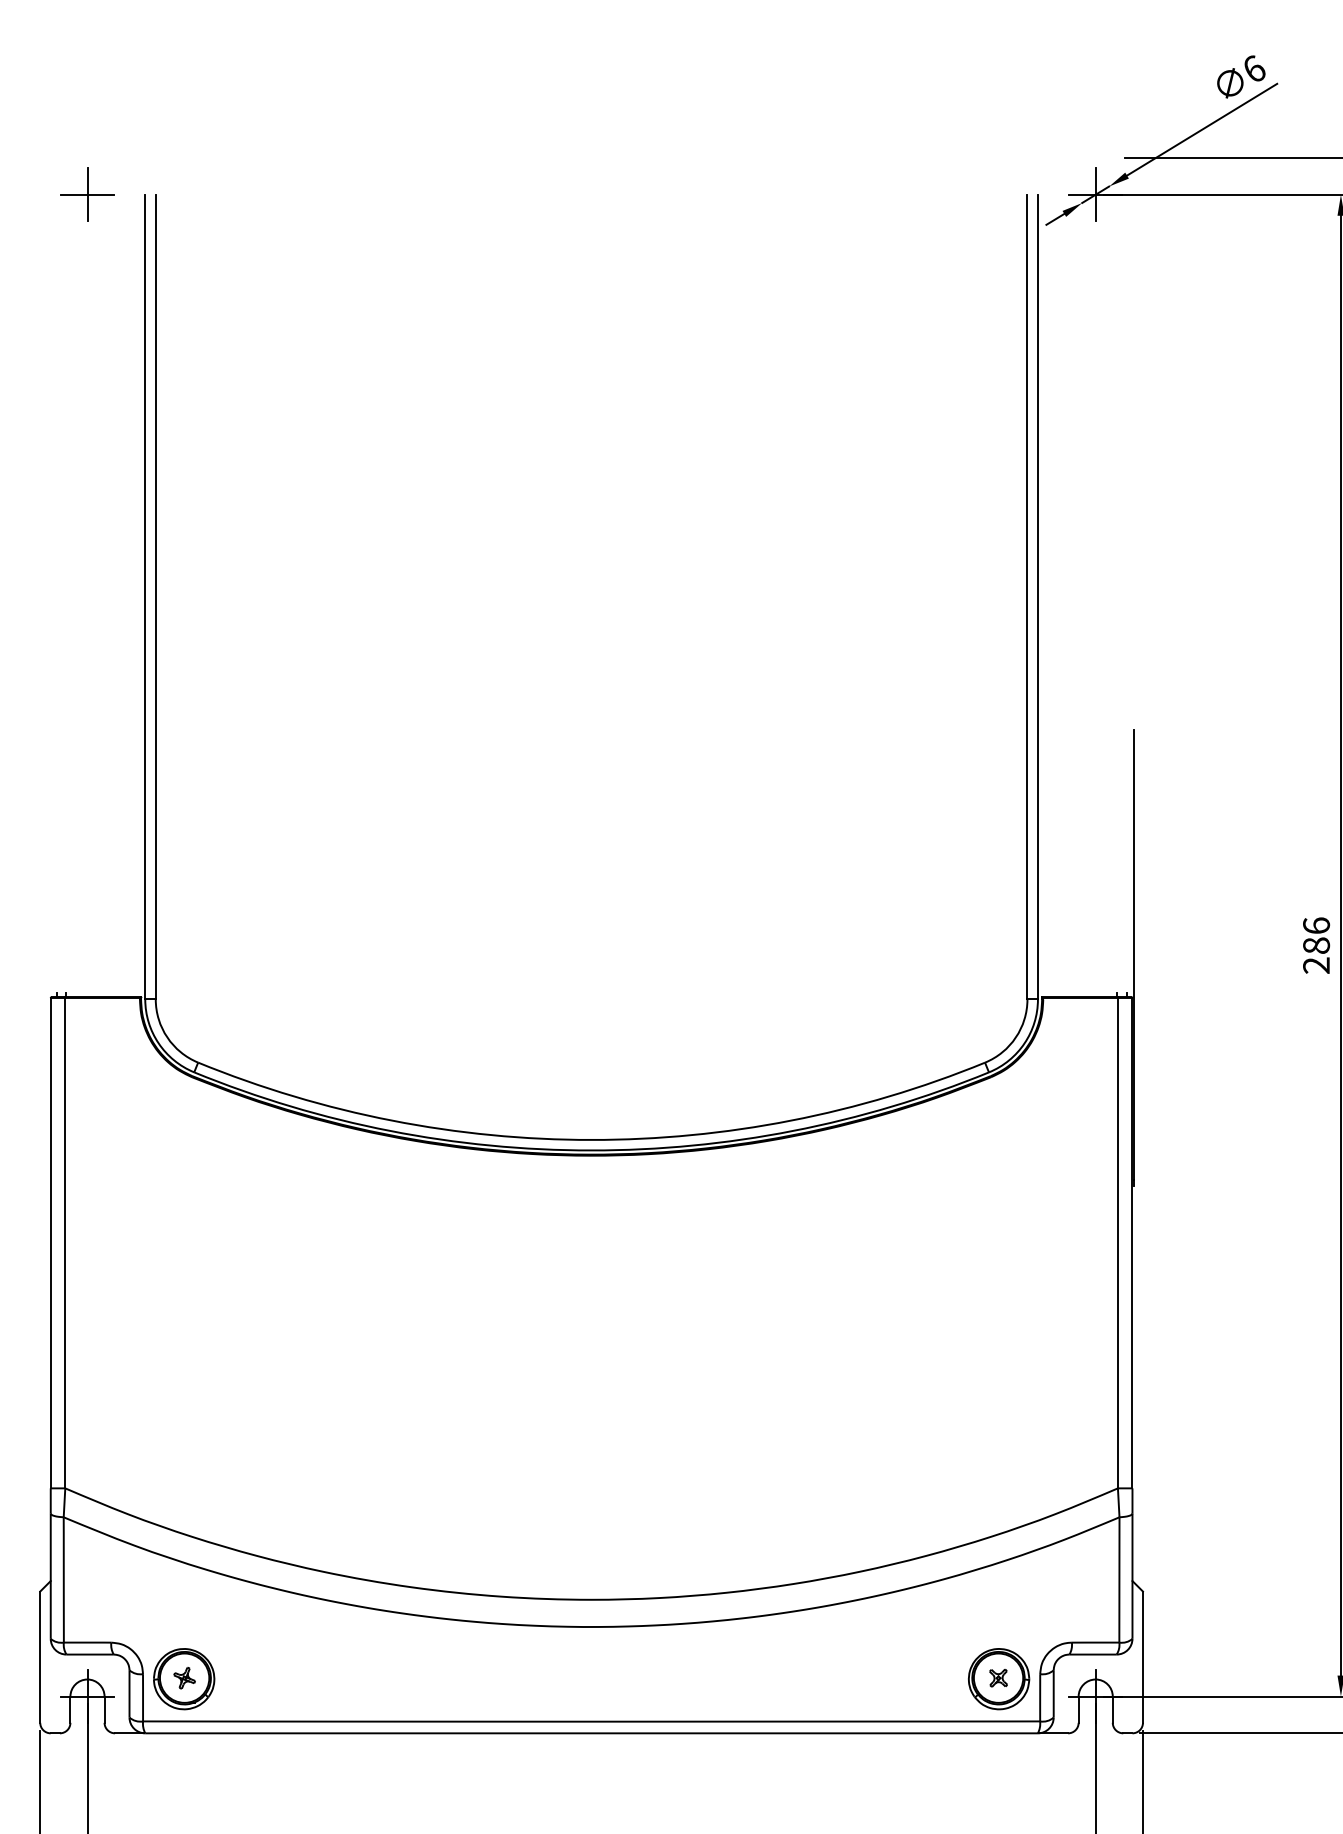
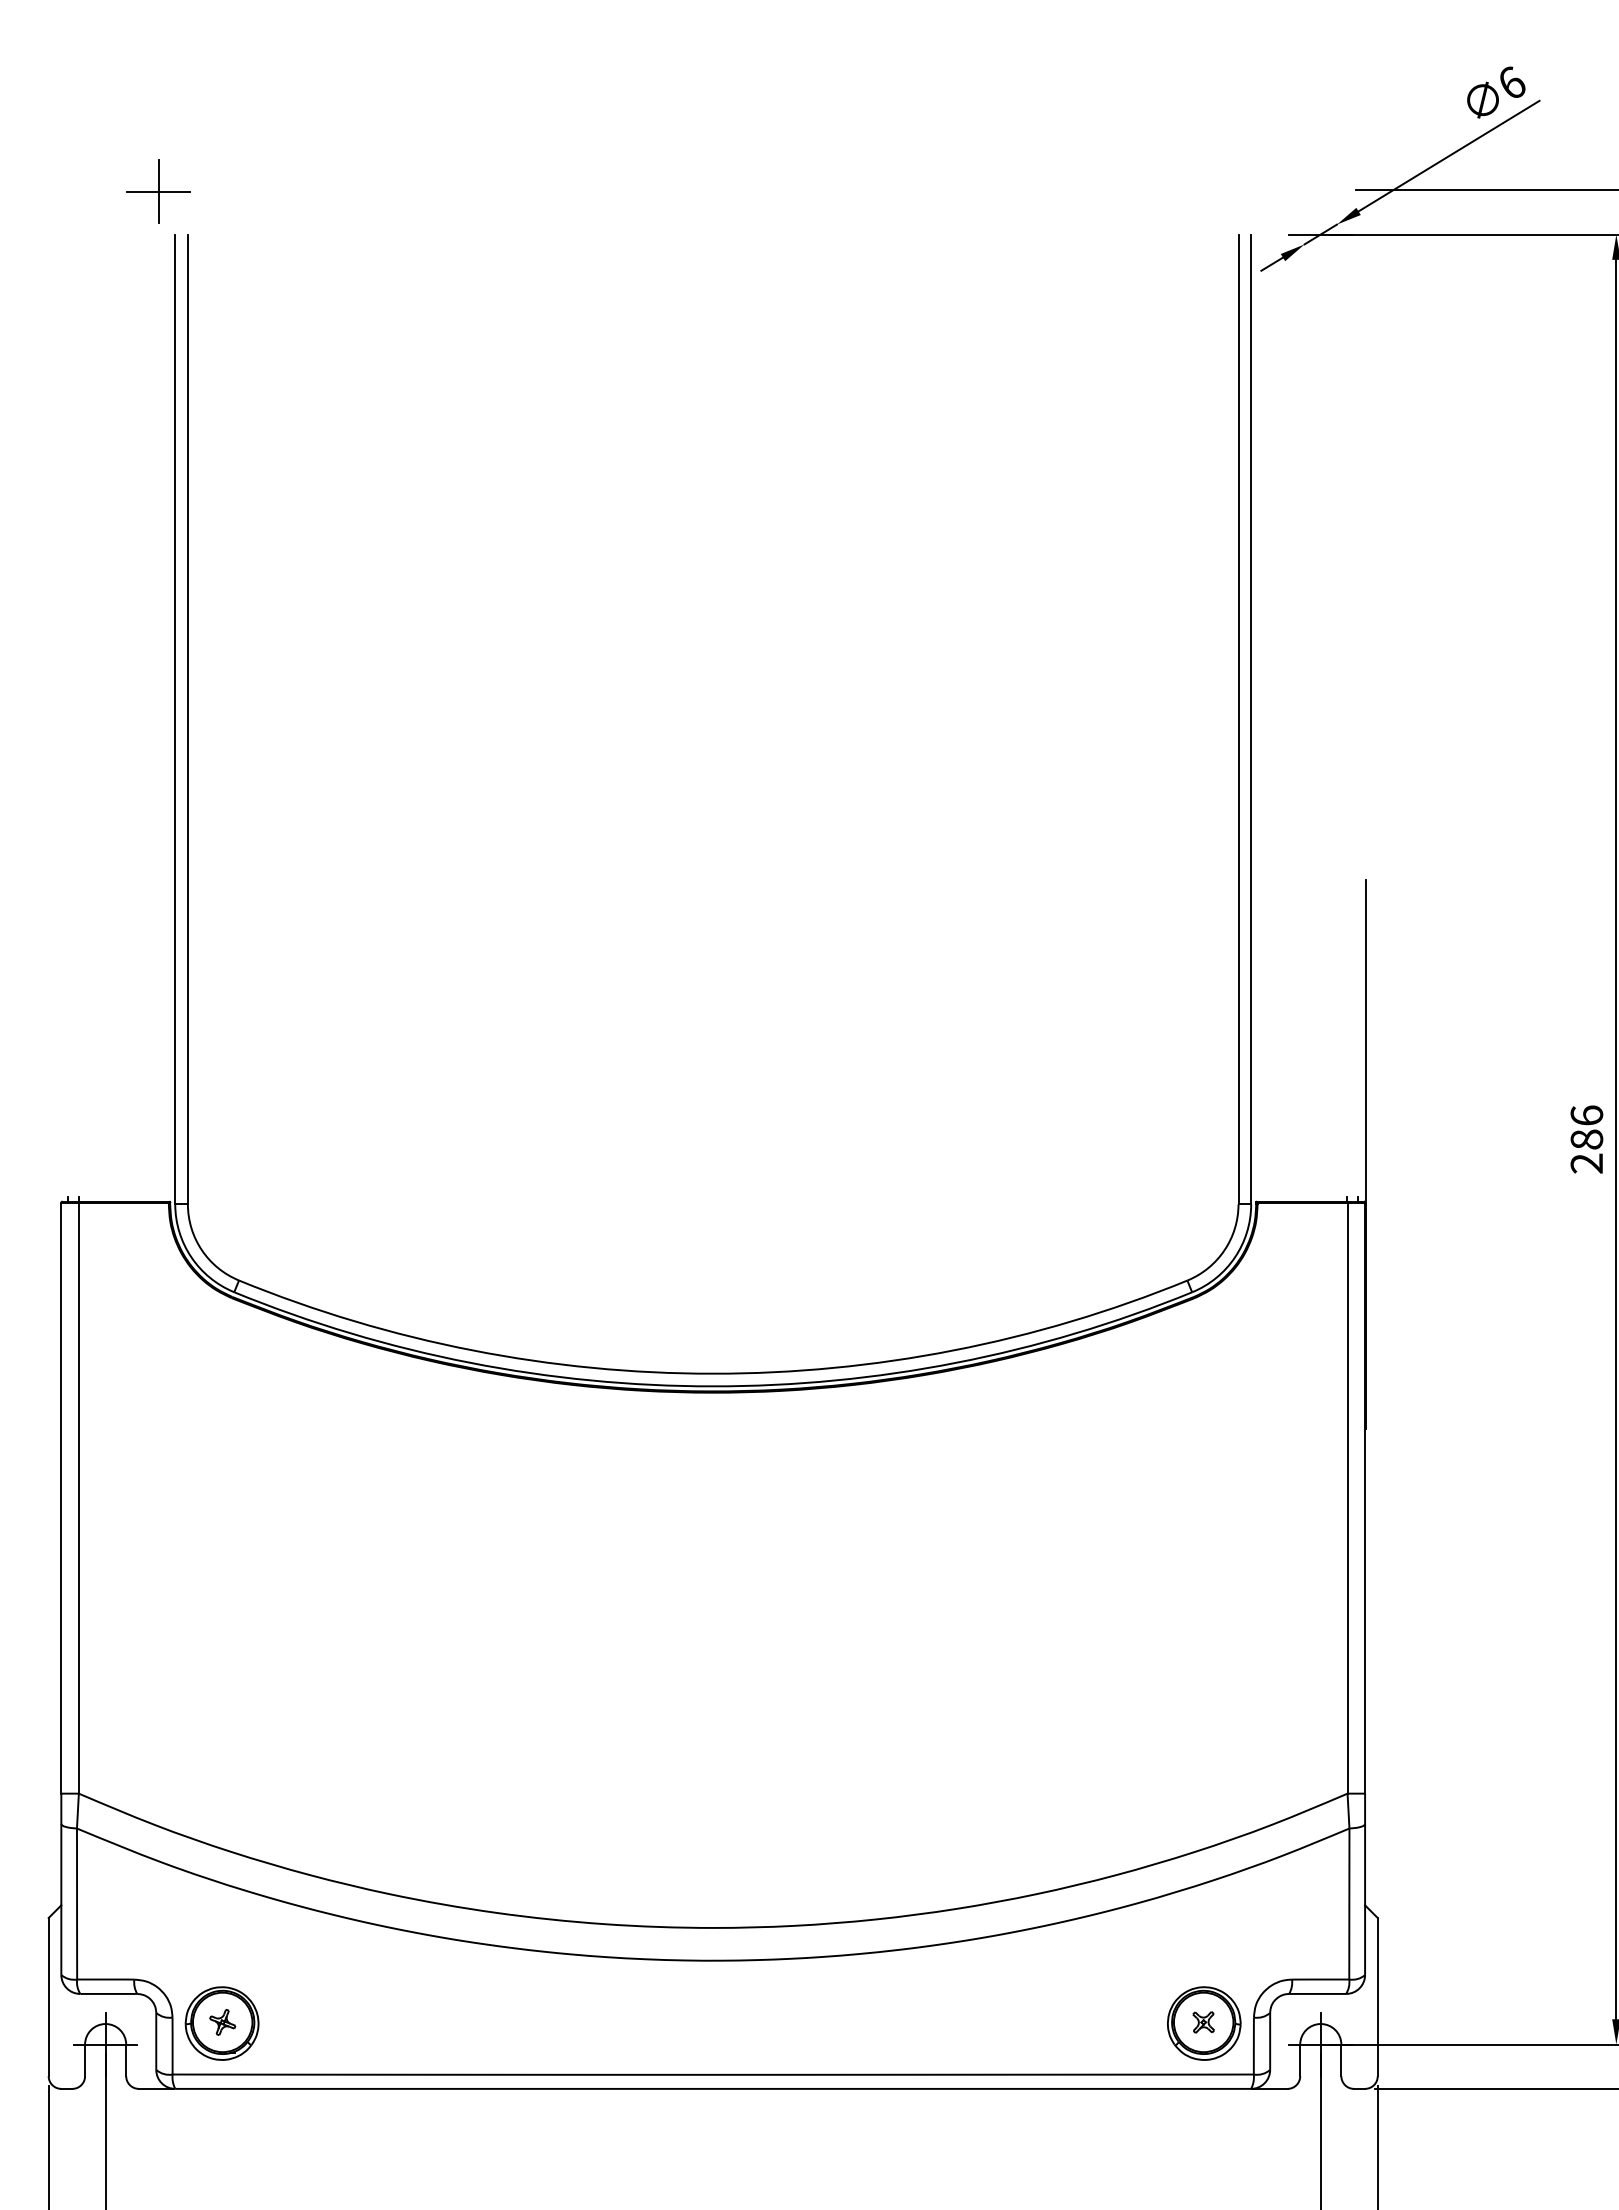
part: (87, 194) -> (158, 191), moved
line: (1095, 194) -> (1320, 234), removed

